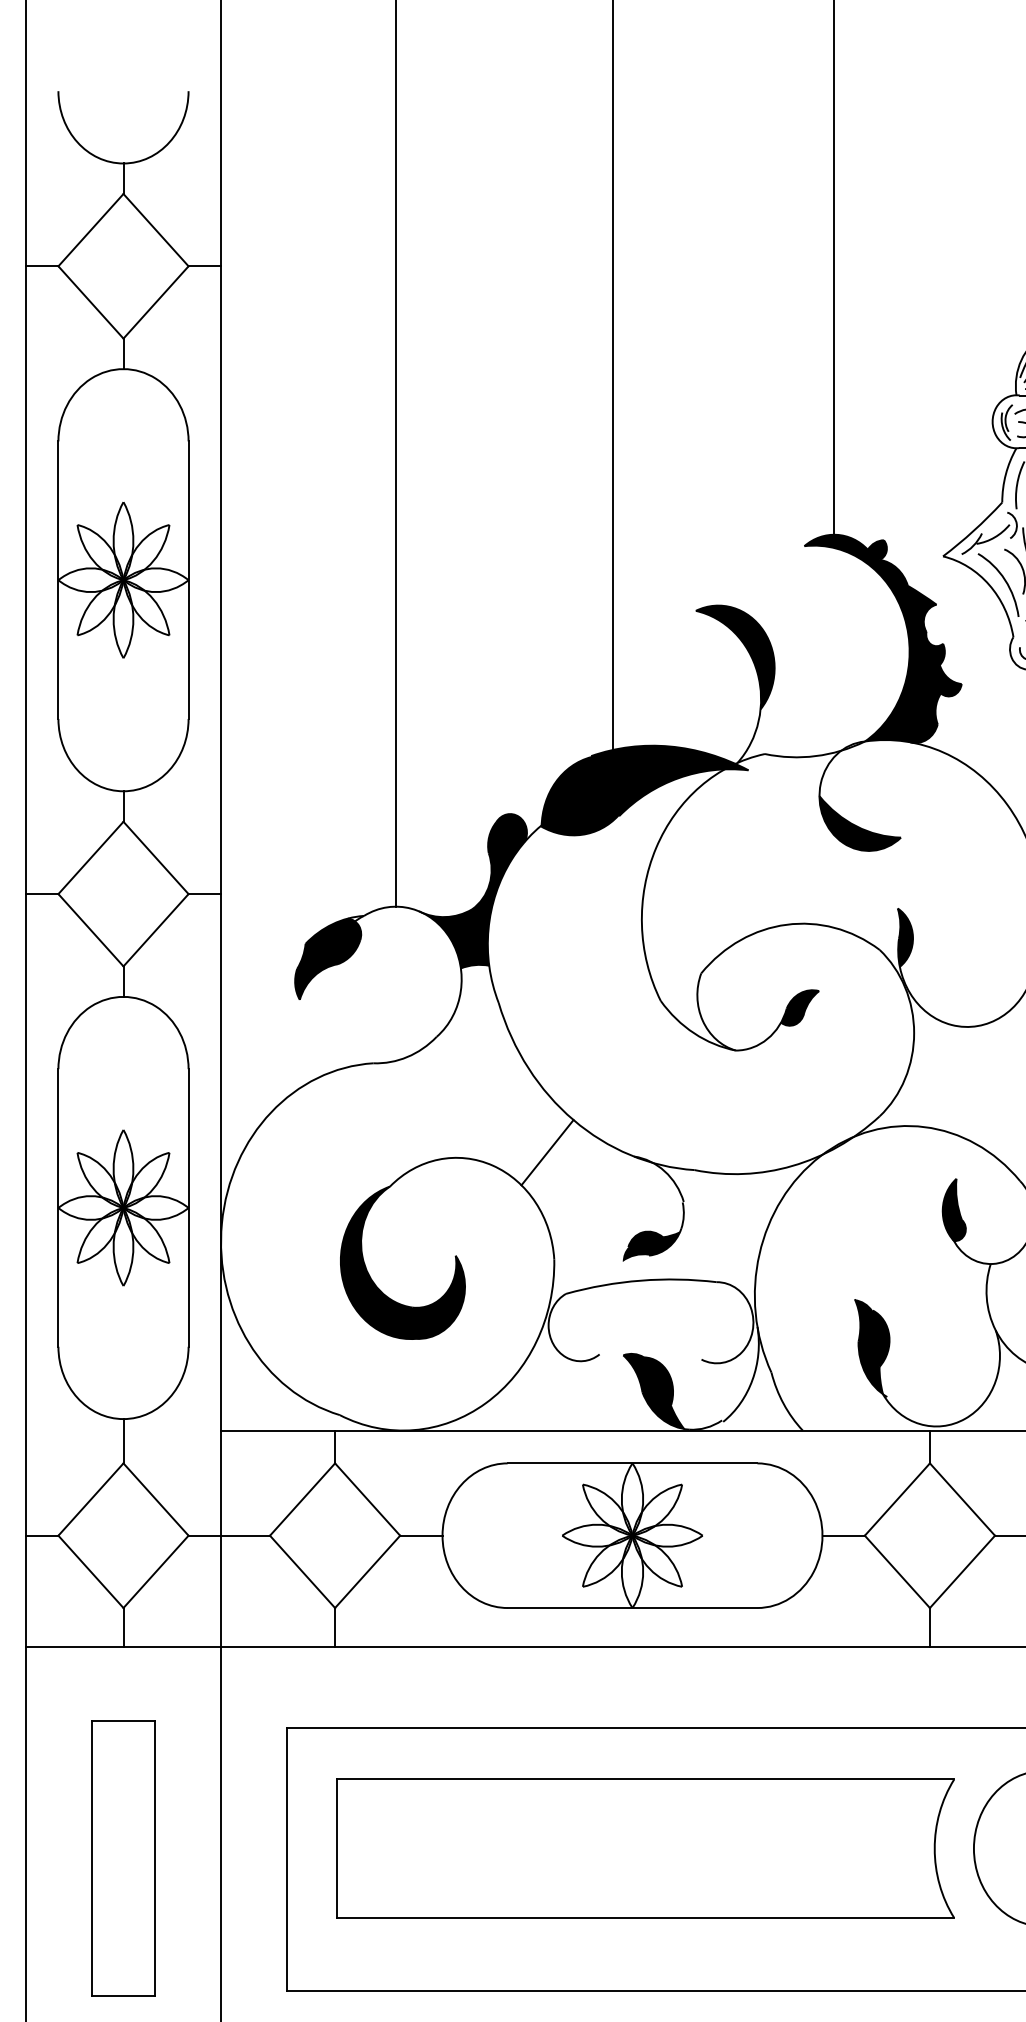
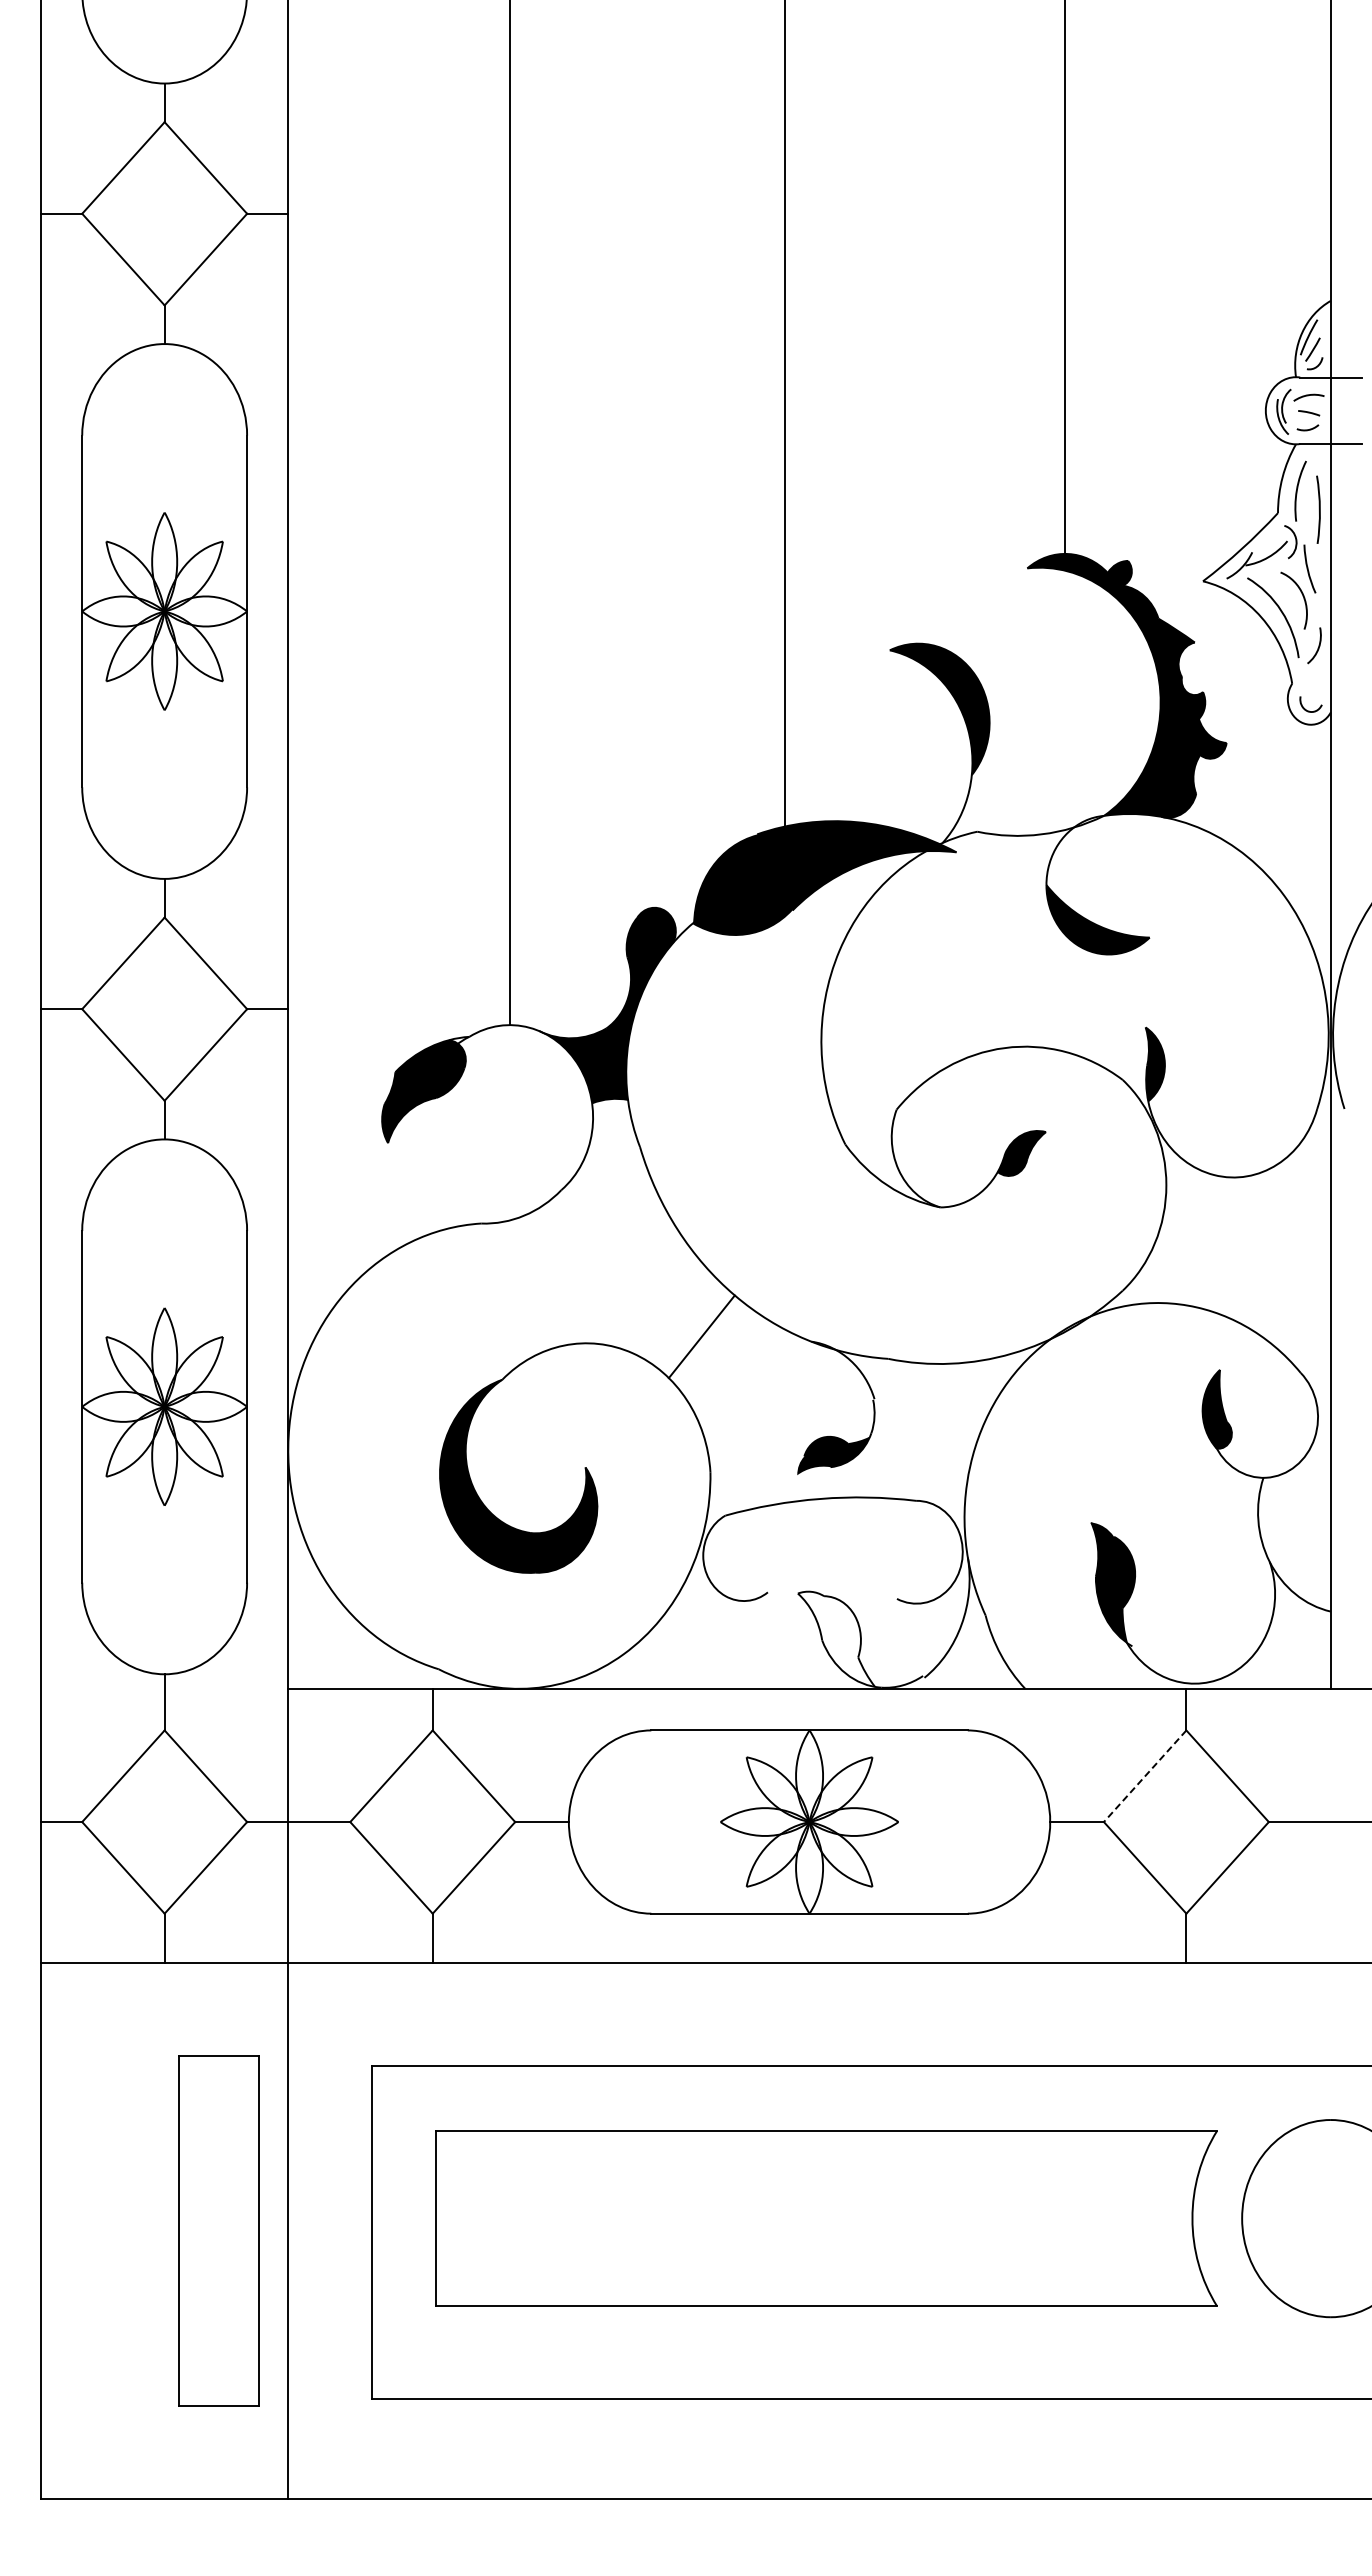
fill: (653, 1390) -> (836, 1638), removed
line: (897, 1499) -> (1145, 1776), solid -> dashed
part: (123, 1858) -> (218, 2230), moved

